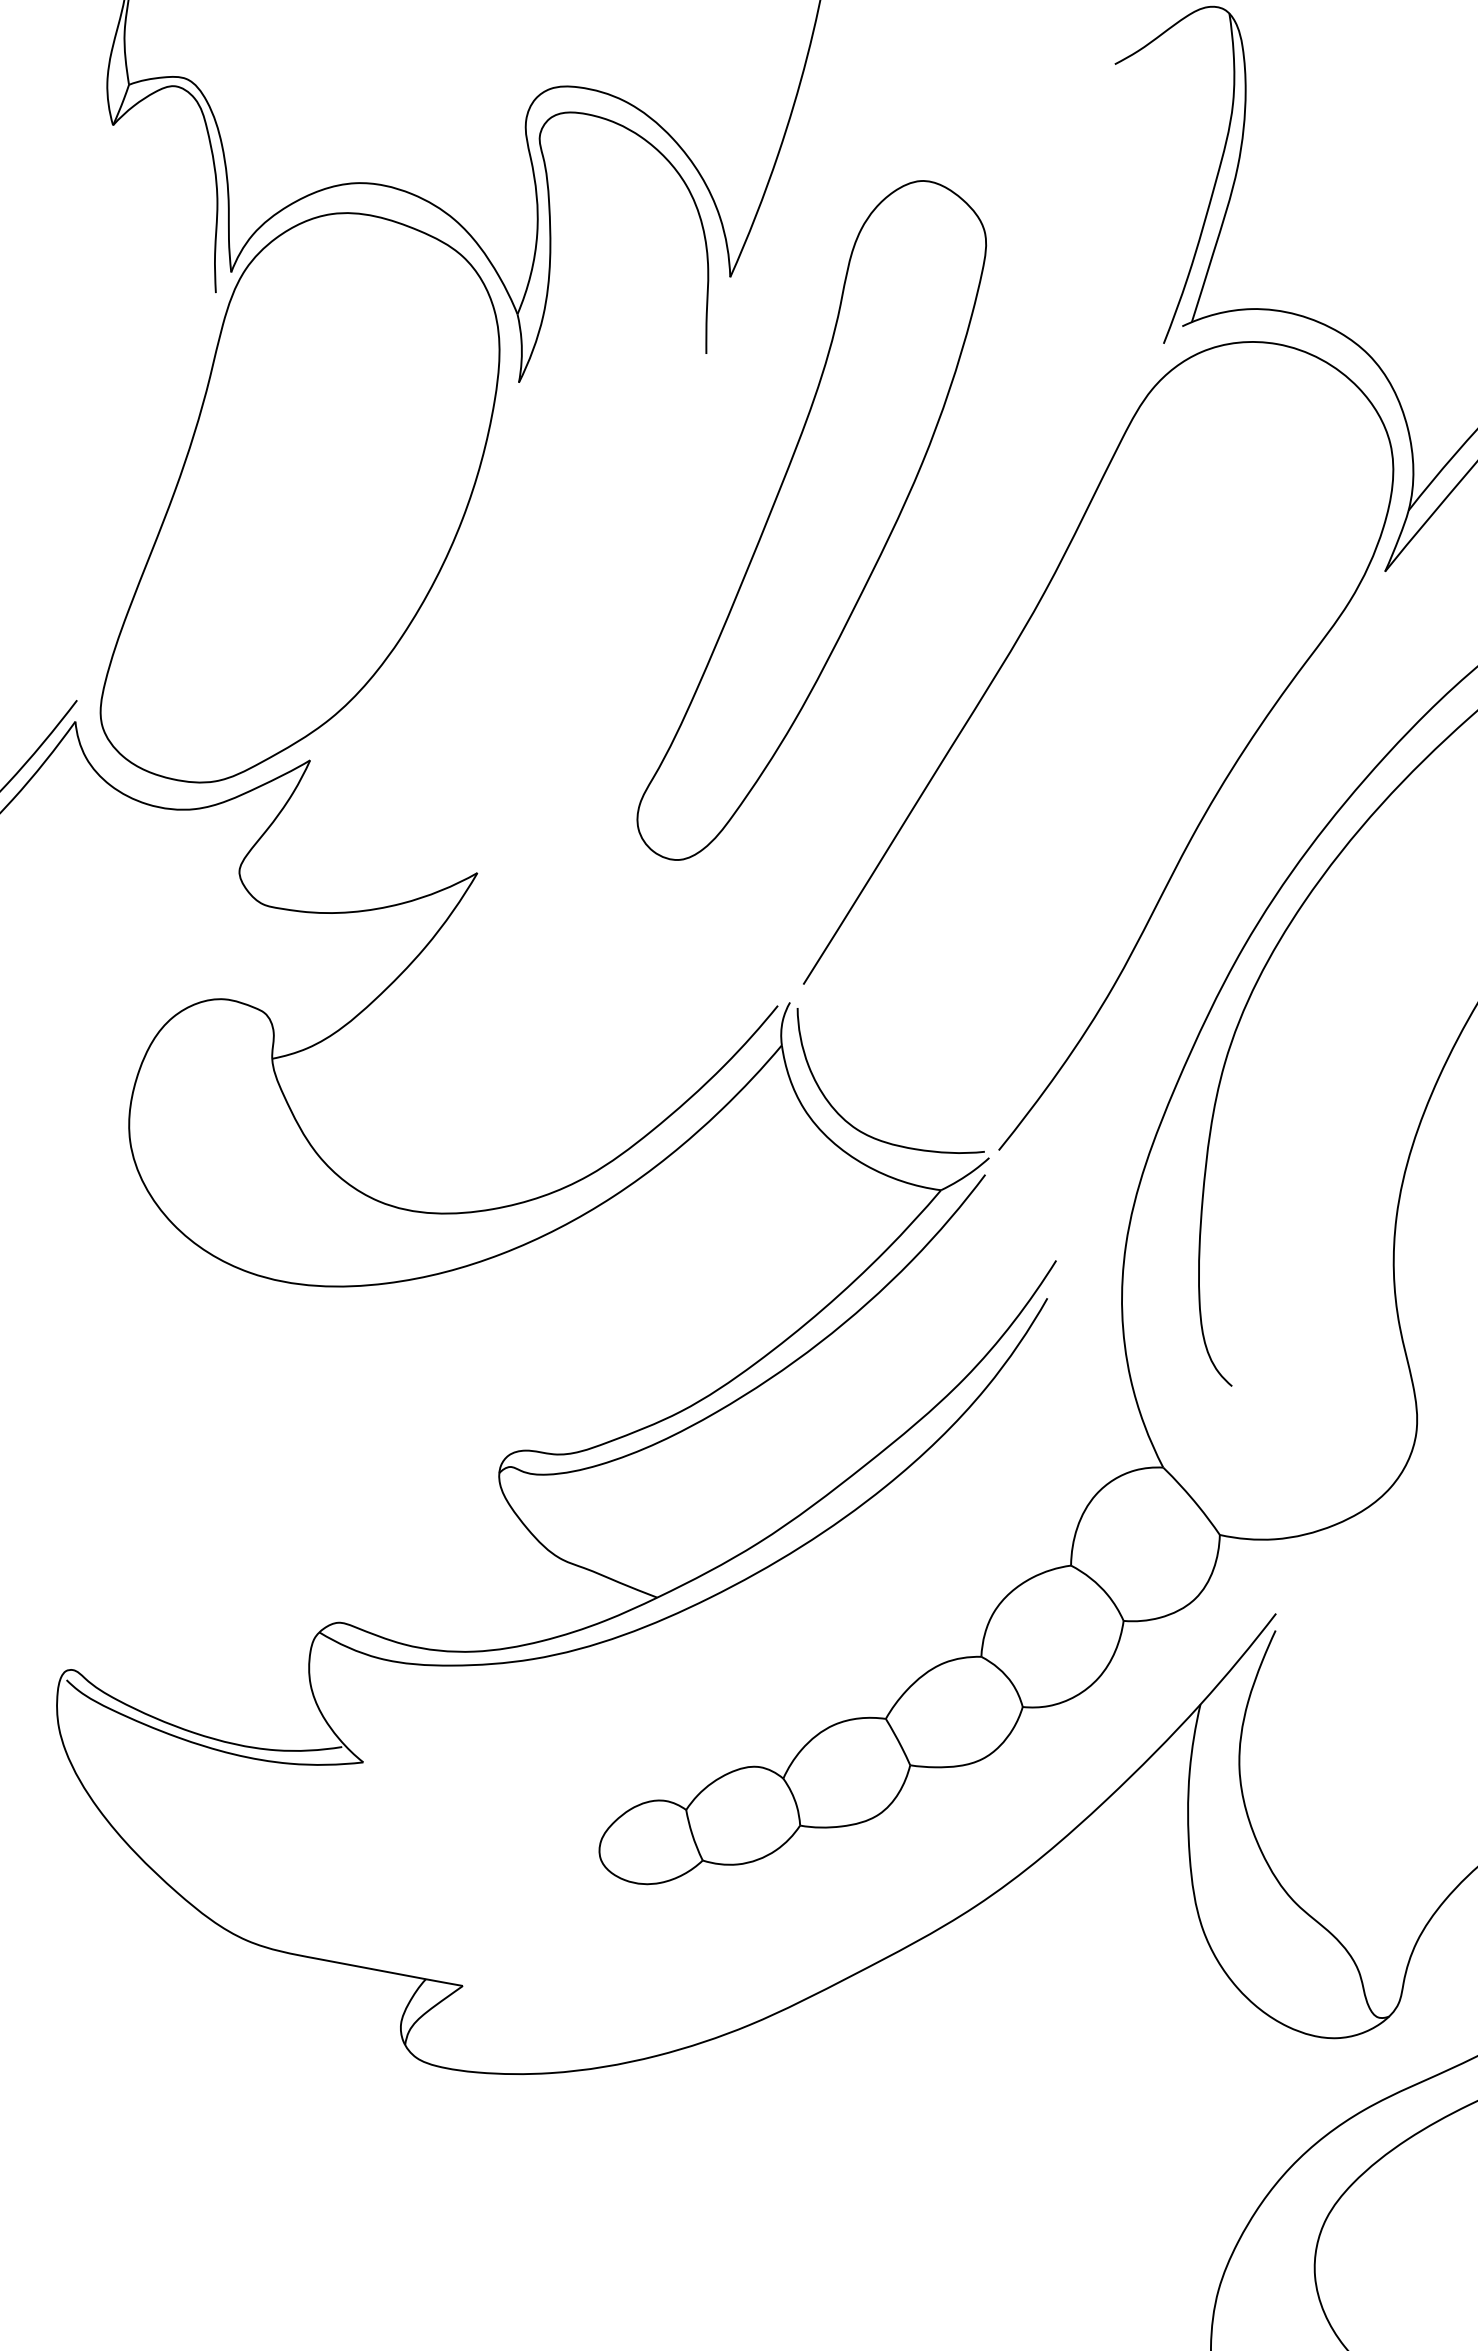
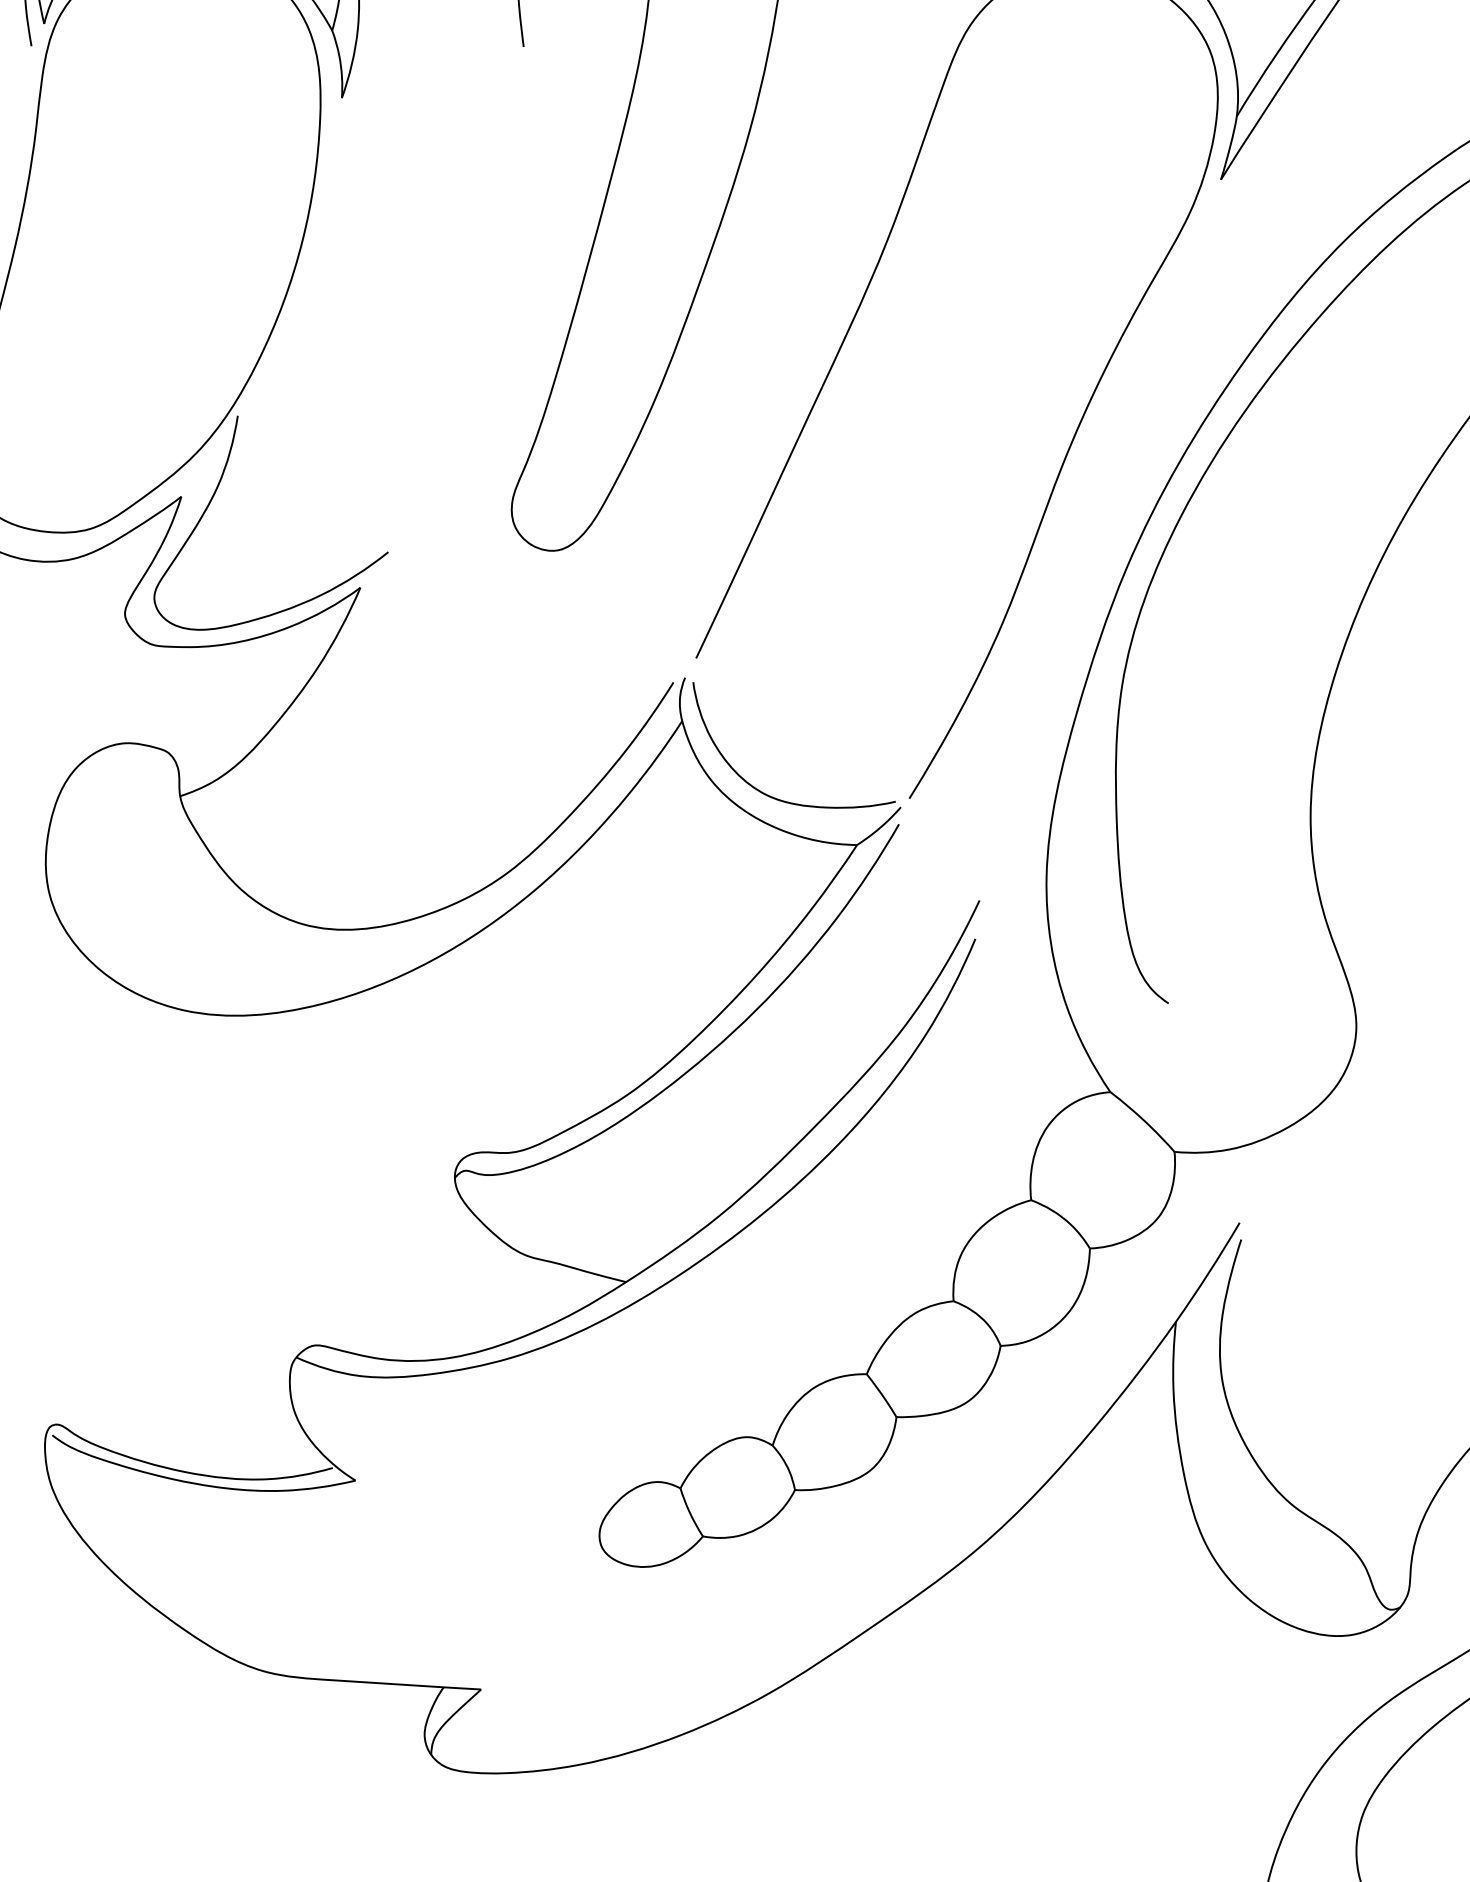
curve: (345, 760) -> (216, 492), added

